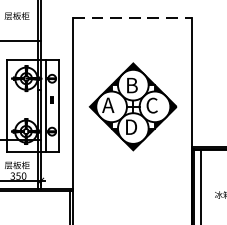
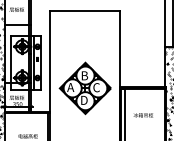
line: (133, 18) -> (85, 11), dashed -> solid
part: (131, 107) -> (84, 88), moved

